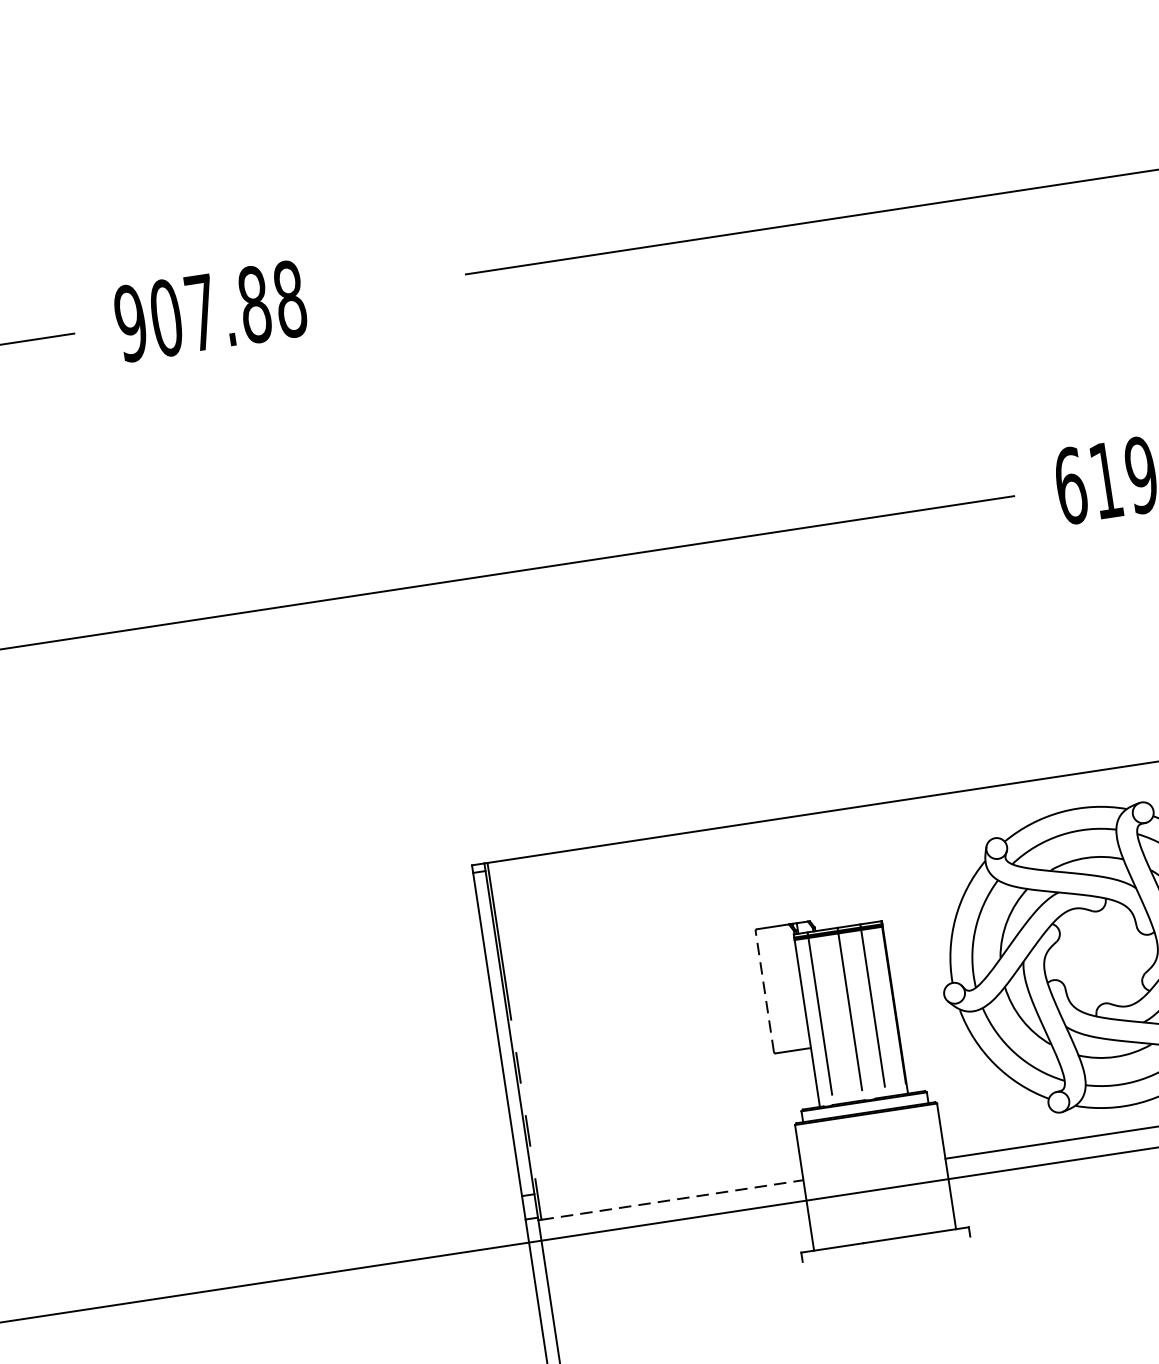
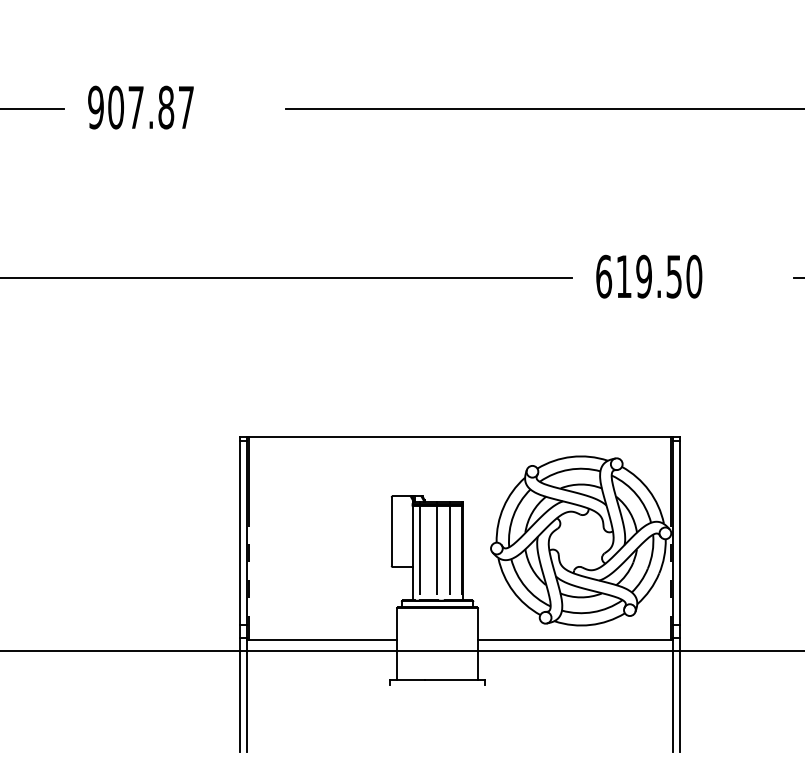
text: (290, 299) -> (186, 107), 907.88 -> 907.87
line: (764, 991) -> (391, 531), dashed -> solid
line: (673, 1199) -> (323, 639), dashed -> solid

